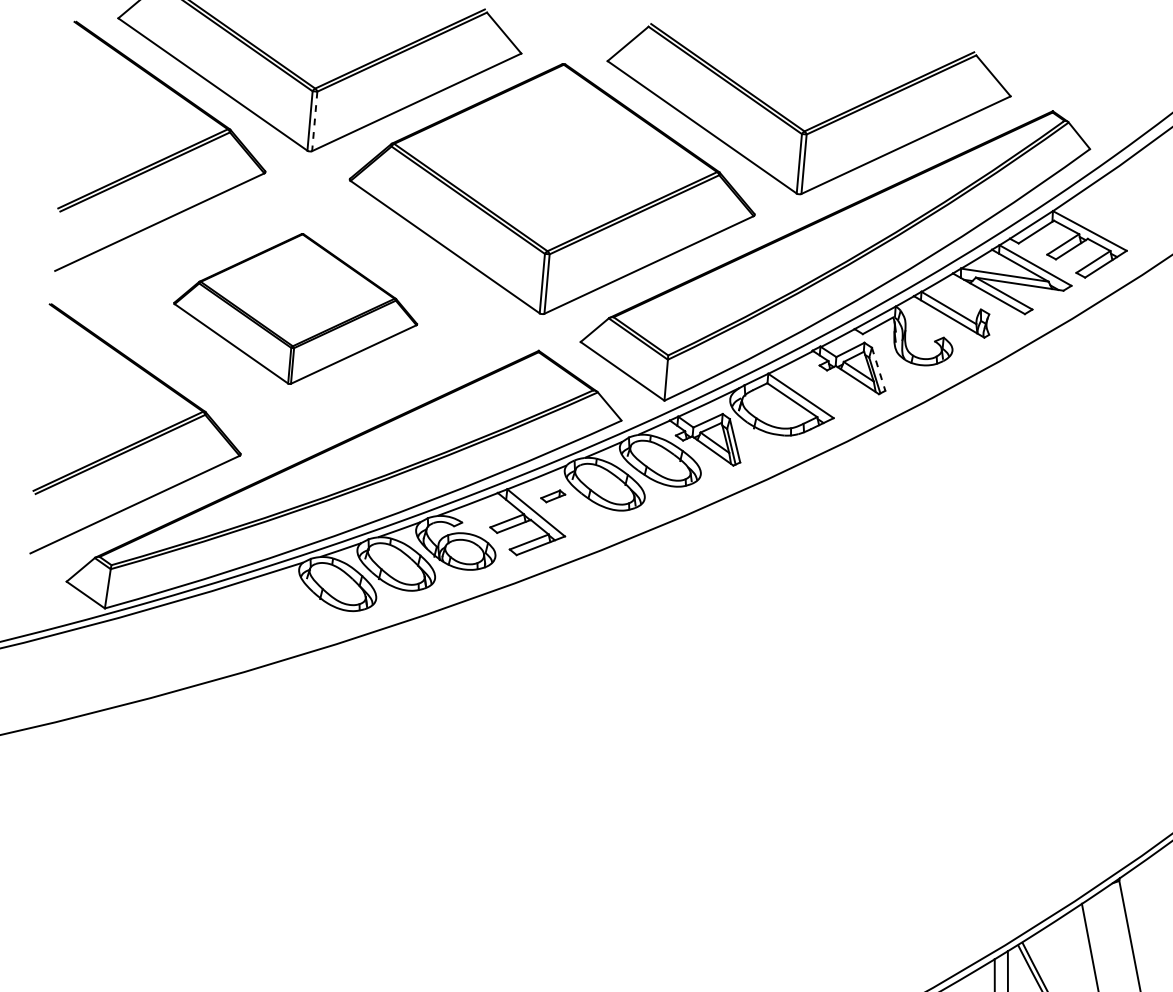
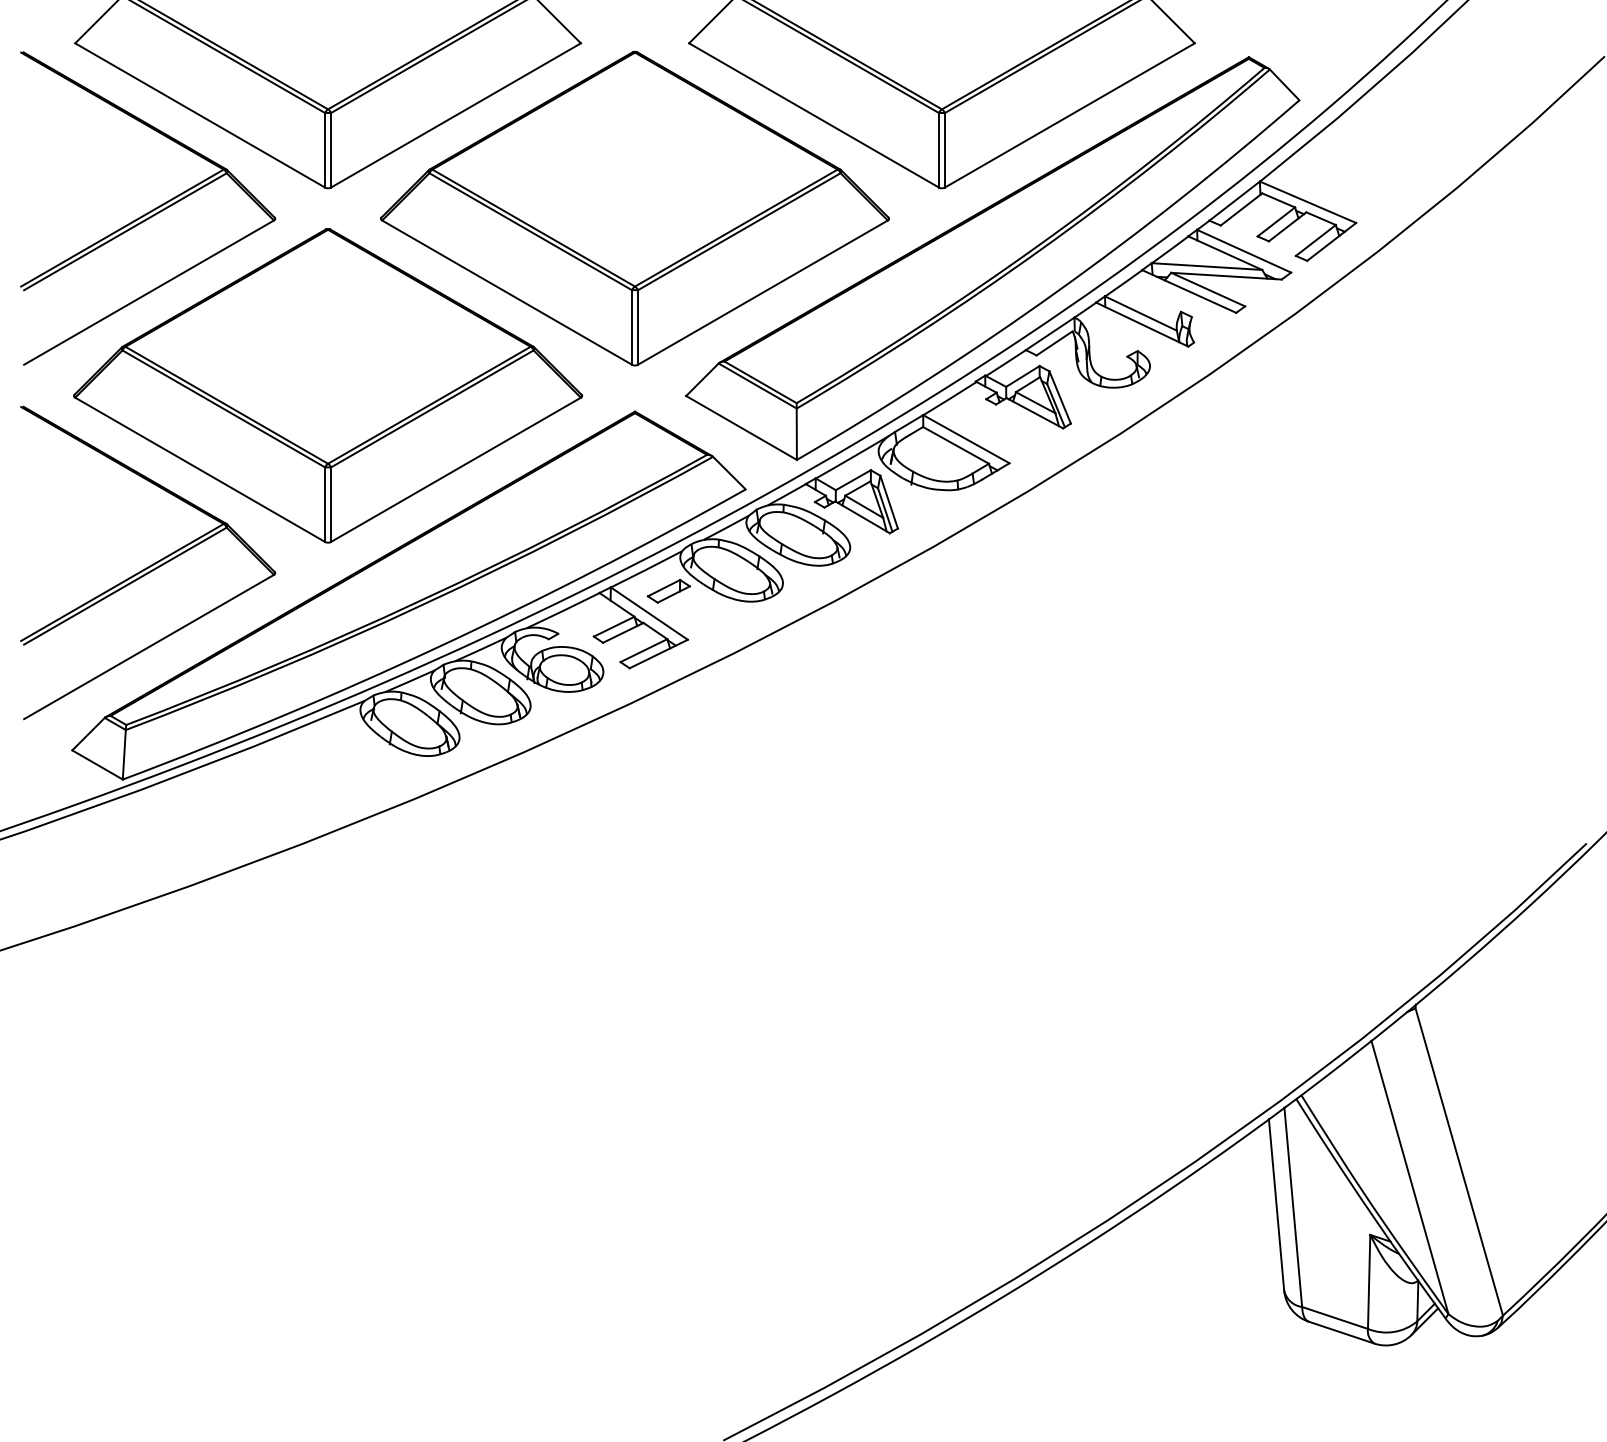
line: (315, 121) -> (331, 150), dashed -> solid
part: (296, 308) -> (328, 385), size x1.67
line: (878, 369) -> (1060, 397), dashed -> solid
part: (553, 495) -> (668, 590), size x1.43

